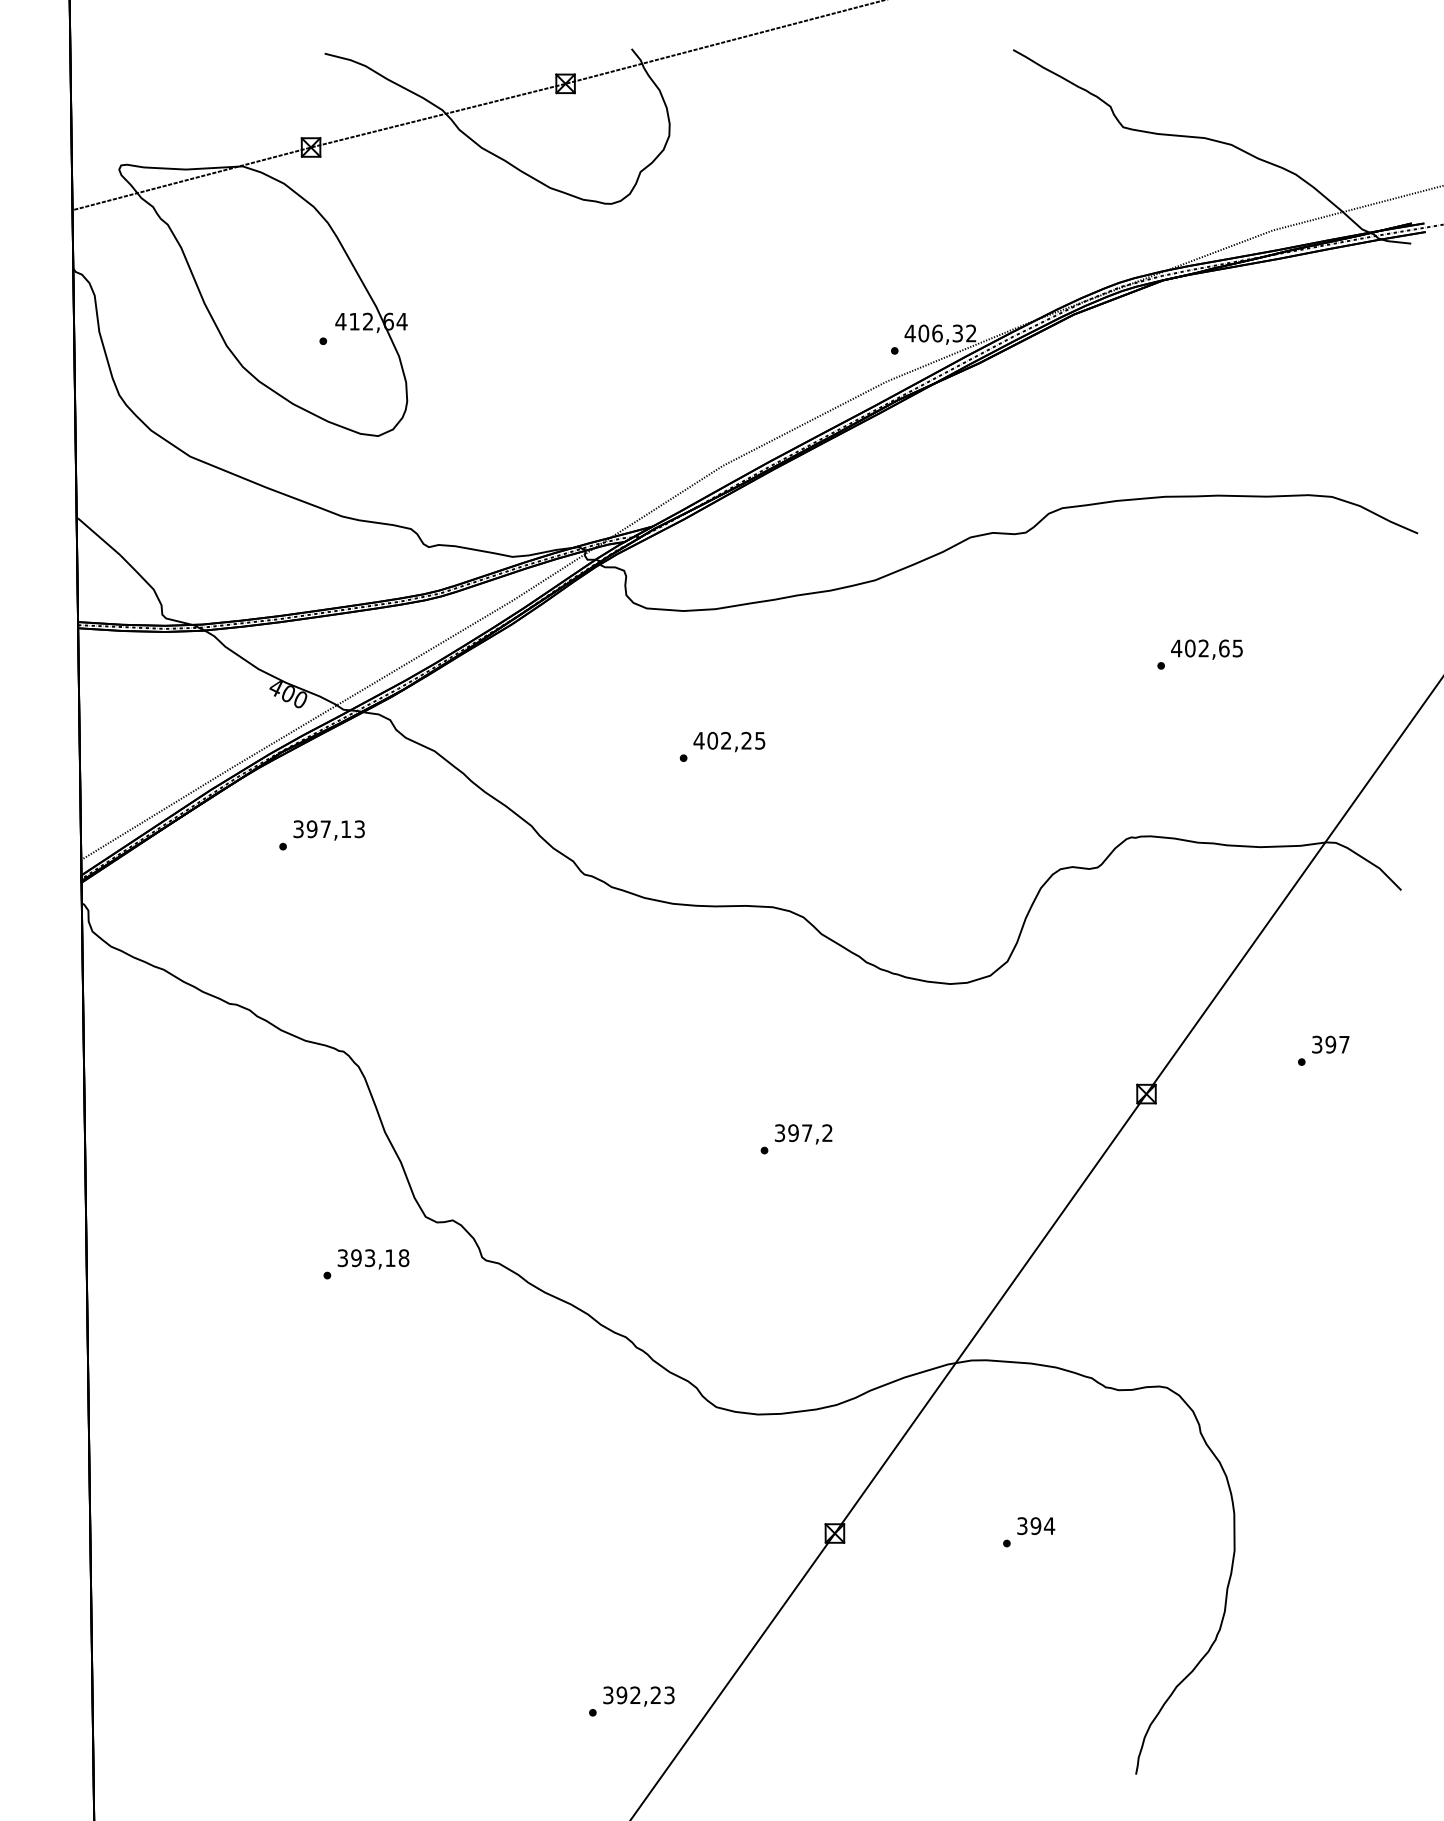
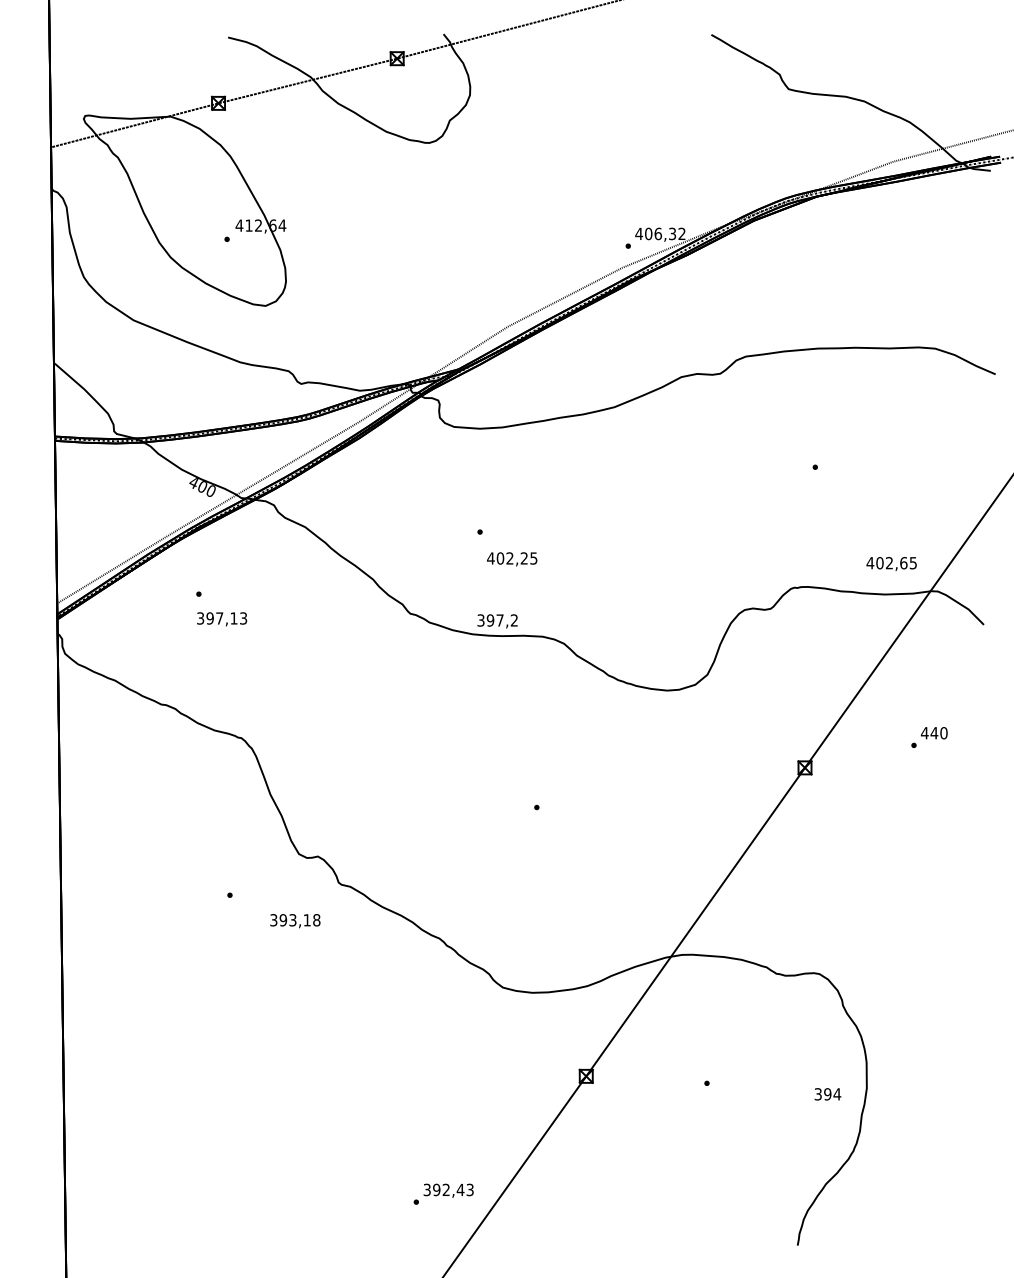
text: (1206, 649) -> (891, 563), moved
text: (729, 741) -> (512, 558), moved
text: (328, 830) -> (221, 619), moved
text: (1330, 1044) -> (934, 733), 397 -> 440
text: (803, 1134) -> (497, 621), moved
text: (373, 1259) -> (295, 921), moved
text: (1036, 1525) -> (828, 1093), moved
text: (655, 1694) -> (460, 1189), 392,23 -> 392,43

